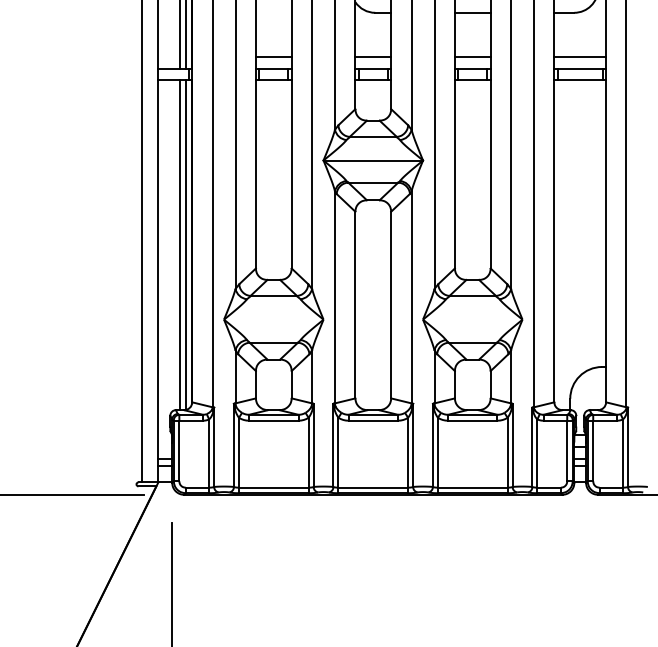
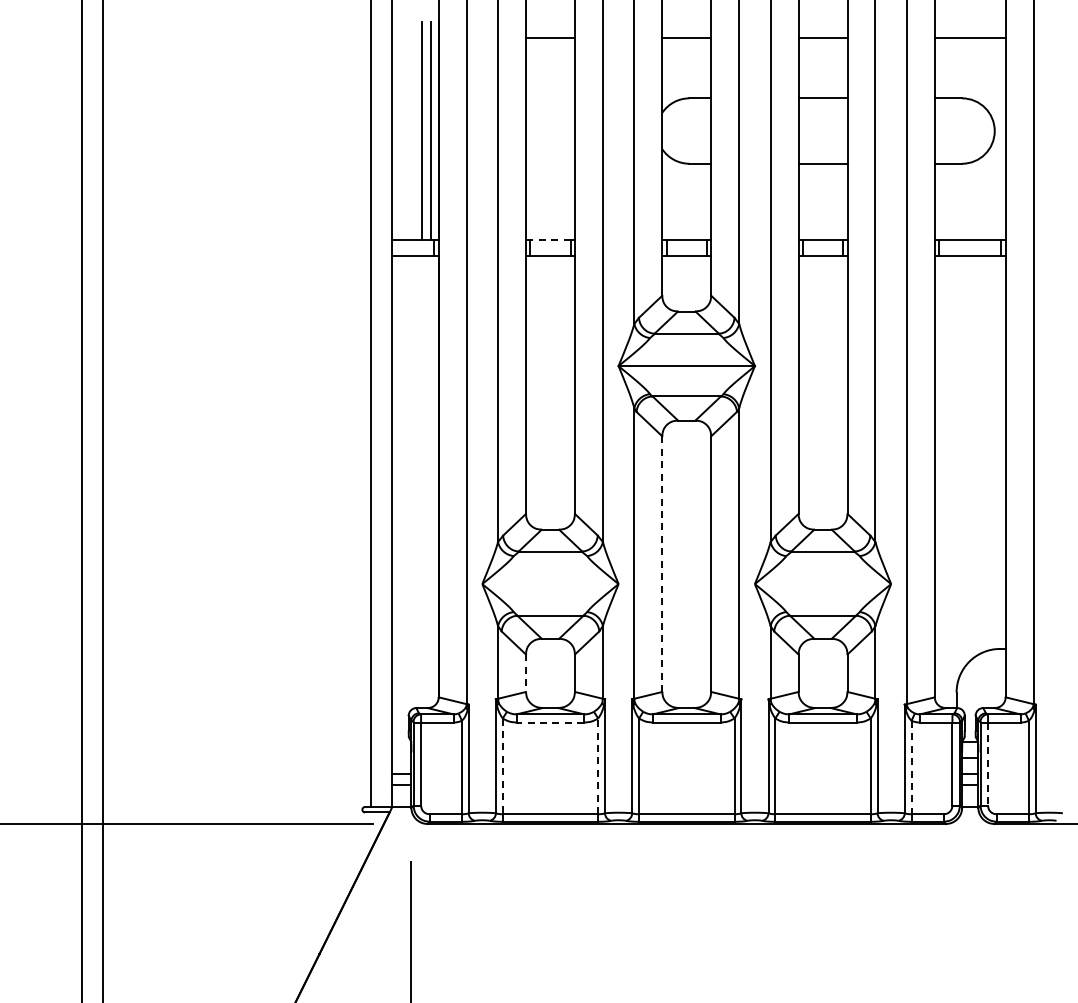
line: (273, 56) -> (550, 223), removed
line: (373, 56) -> (686, 223), removed
line: (472, 56) -> (822, 223), removed
line: (579, 56) -> (969, 223), removed
line: (273, 68) -> (549, 240), solid -> dashed
line: (186, 244) -> (430, 481), removed
line: (180, 245) -> (422, 482), removed
line: (355, 305) -> (662, 564), solid -> dashed
line: (255, 384) -> (525, 673), solid -> dashed
line: (273, 420) -> (550, 722), solid -> dashed
line: (593, 451) -> (988, 764), solid -> dashed
line: (238, 452) -> (502, 766), solid -> dashed
line: (308, 452) -> (598, 766), solid -> dashed
line: (537, 453) -> (911, 767), solid -> dashed

